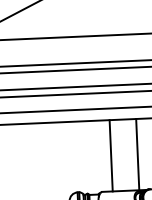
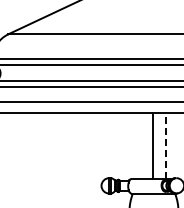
line: (137, 154) -> (166, 145), solid -> dashed
line: (110, 155) -> (152, 145), moved

